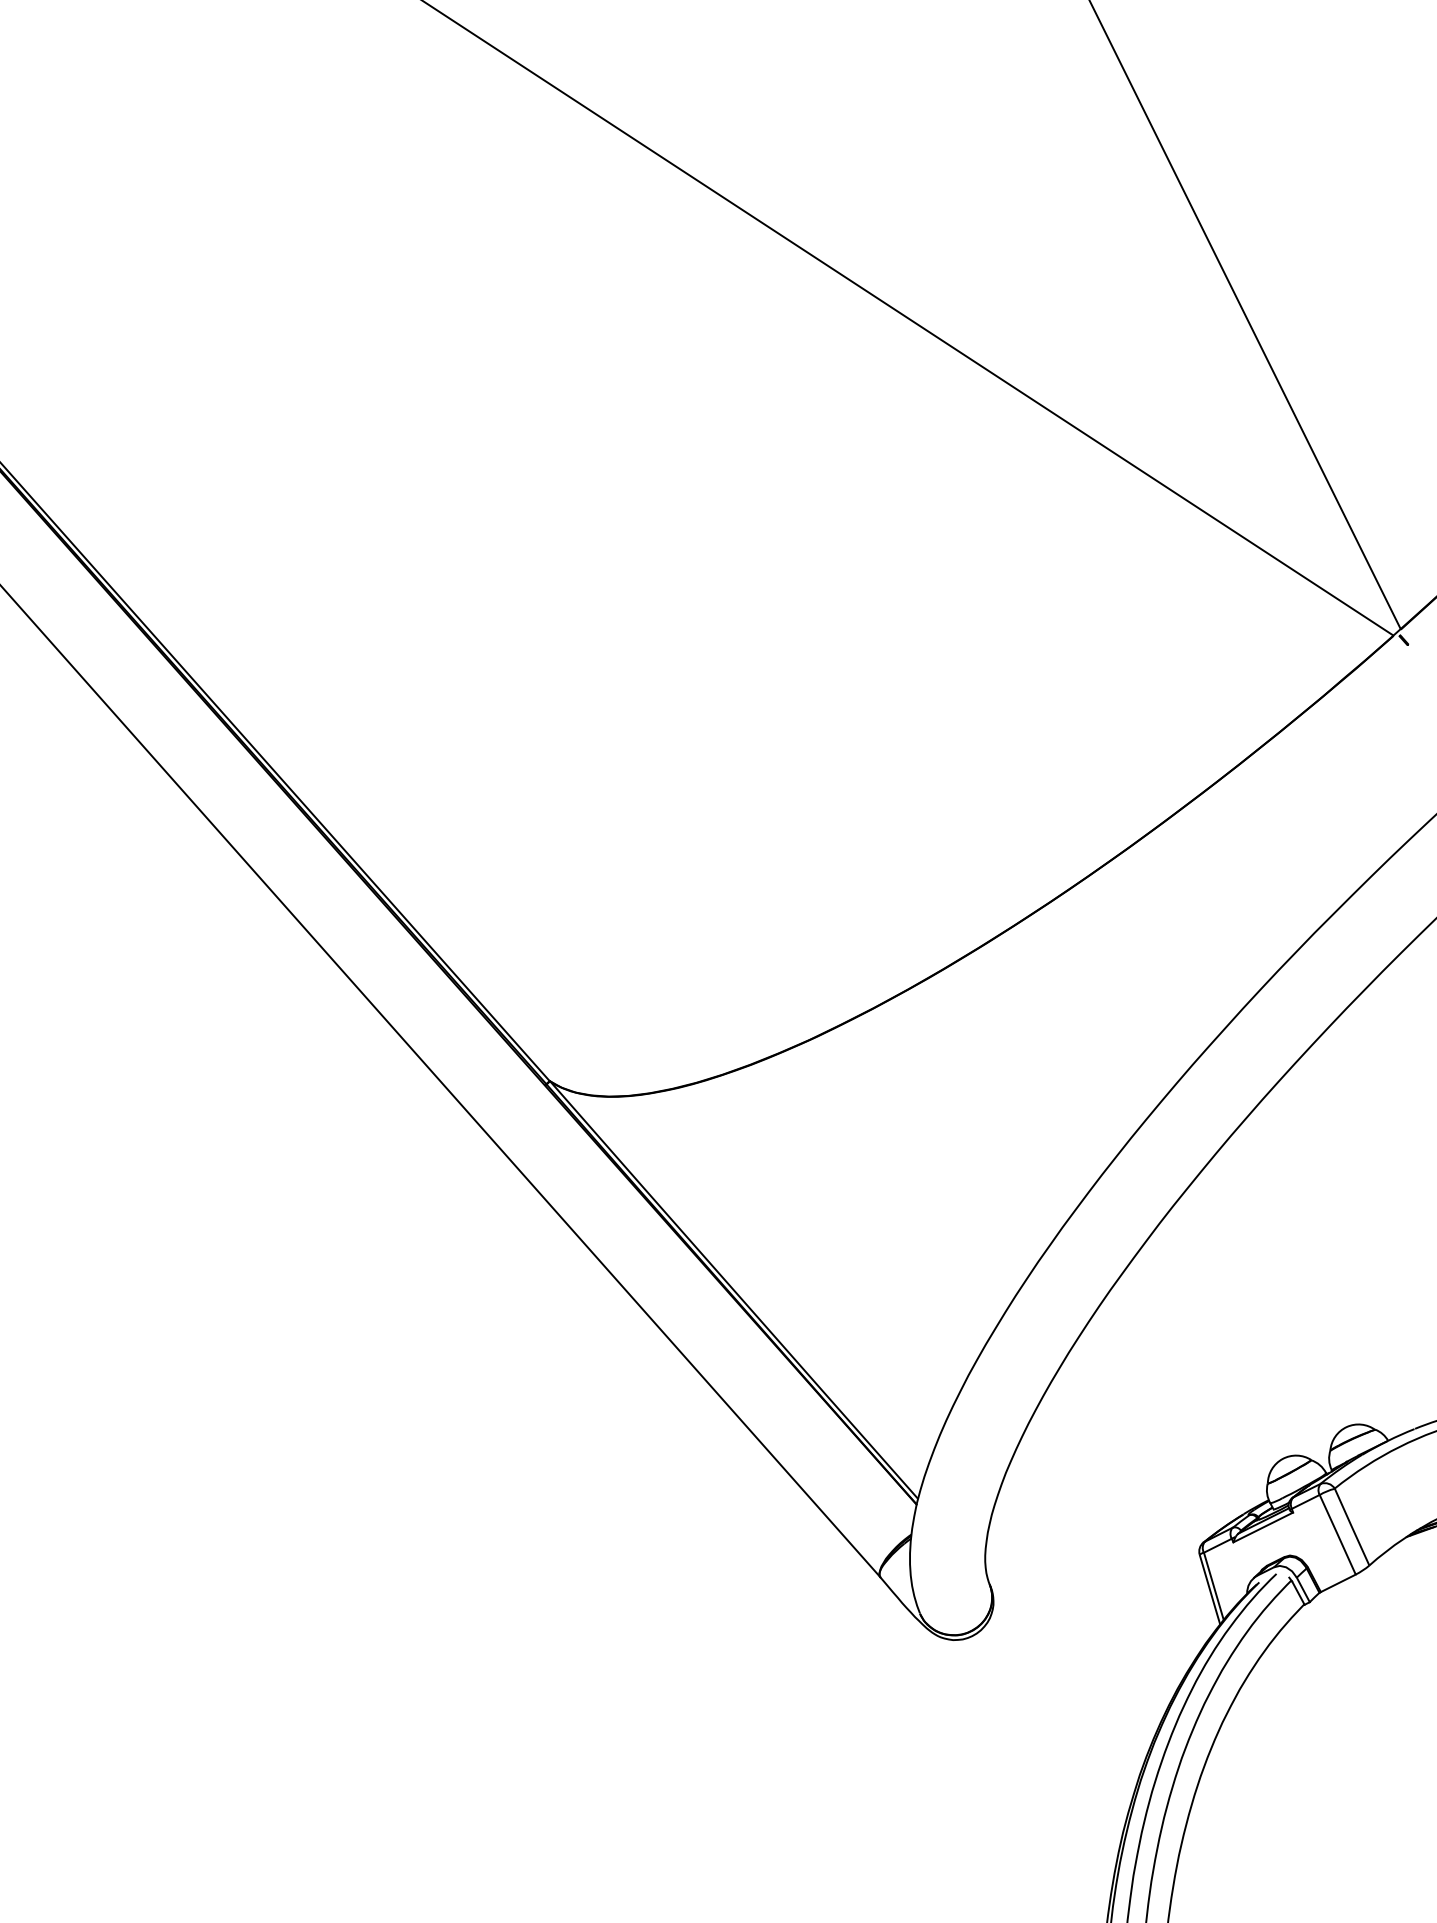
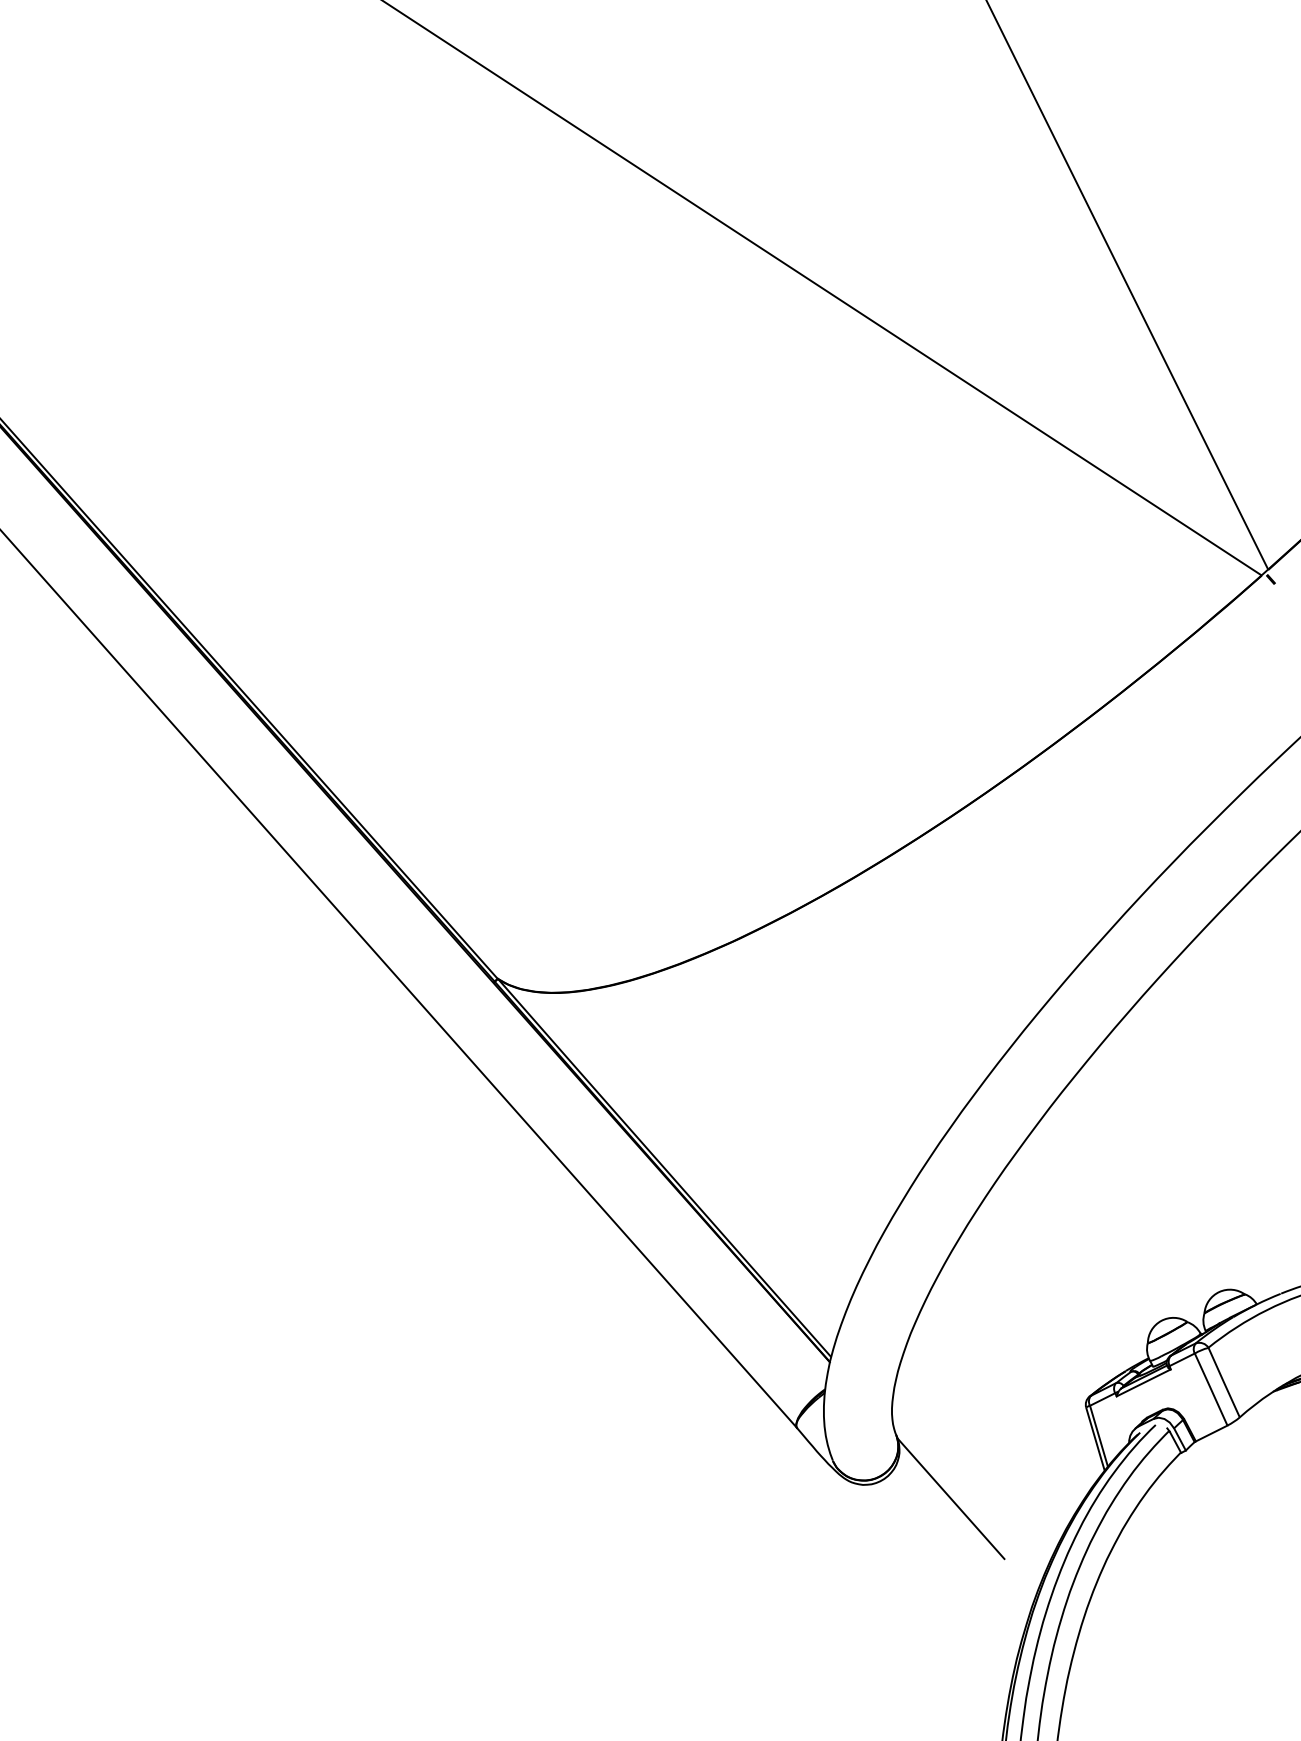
line: (1050, 1654) -> (951, 1497), added

